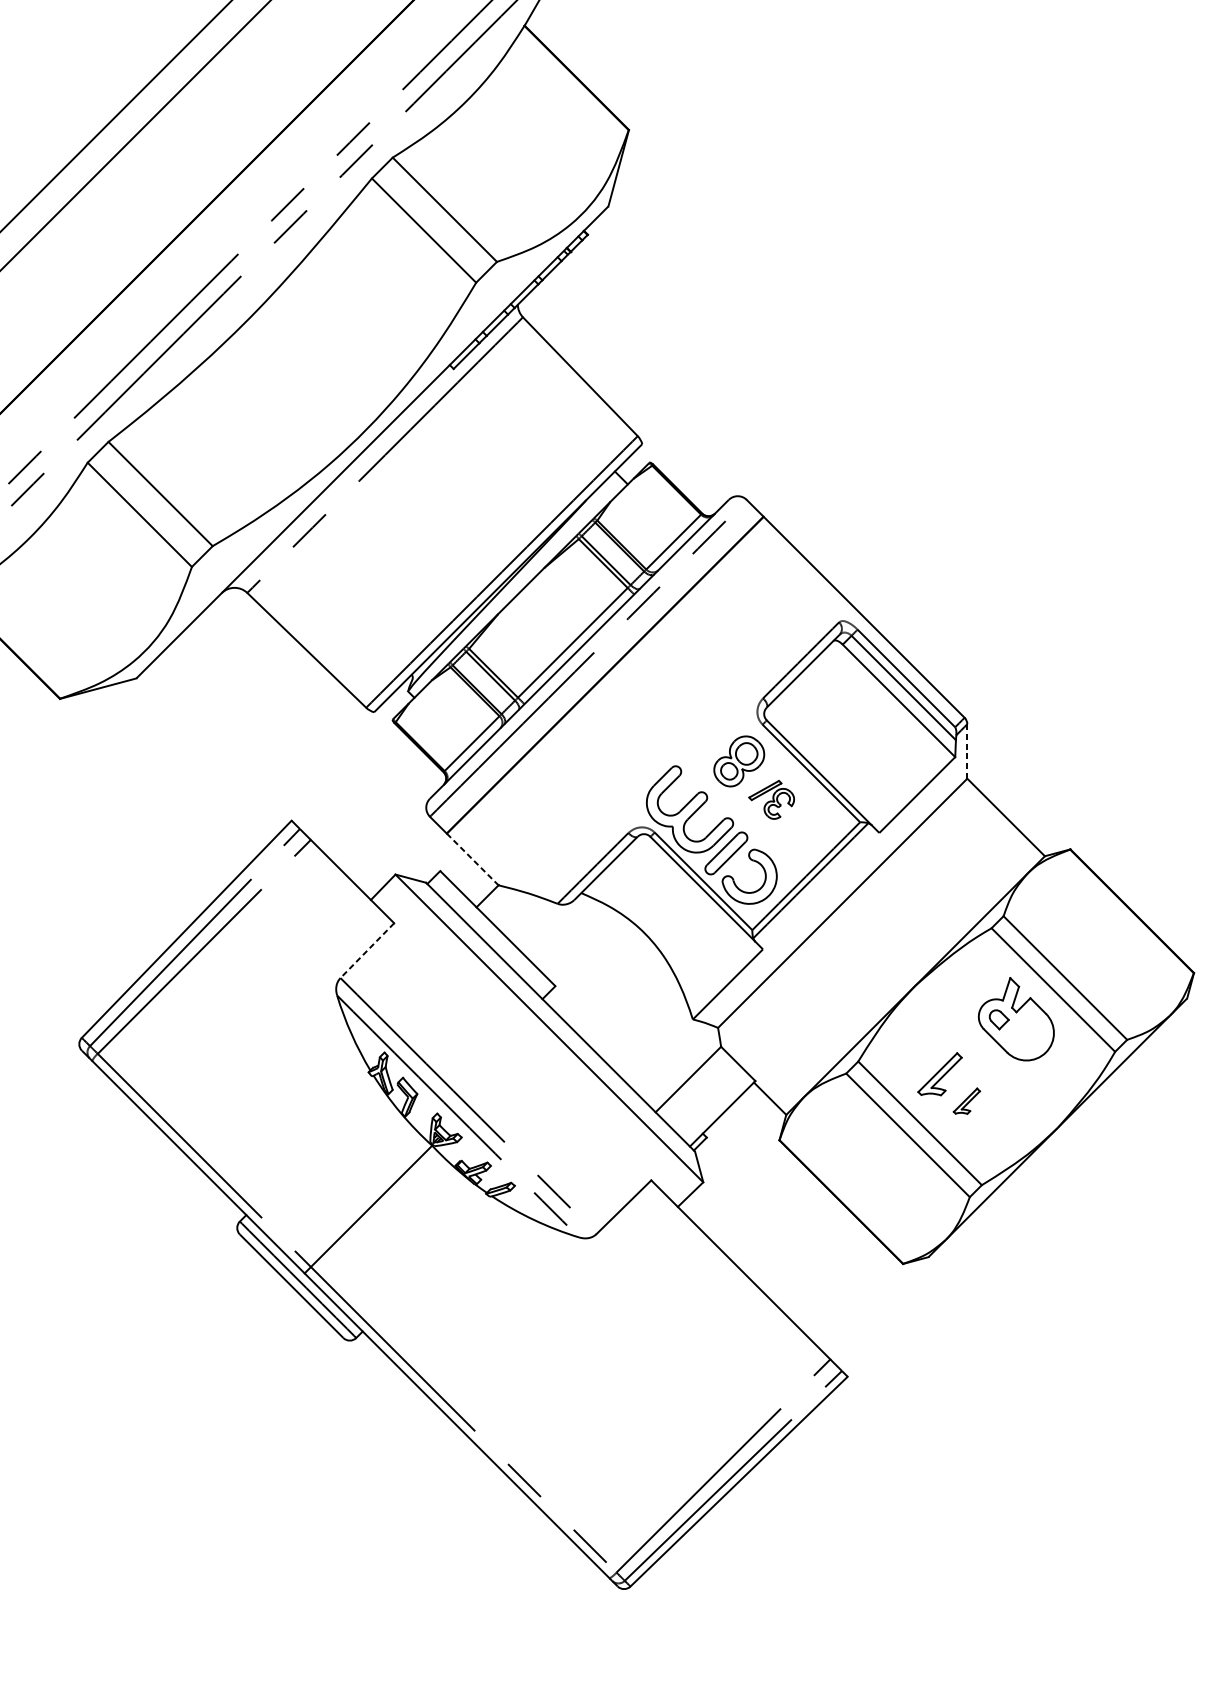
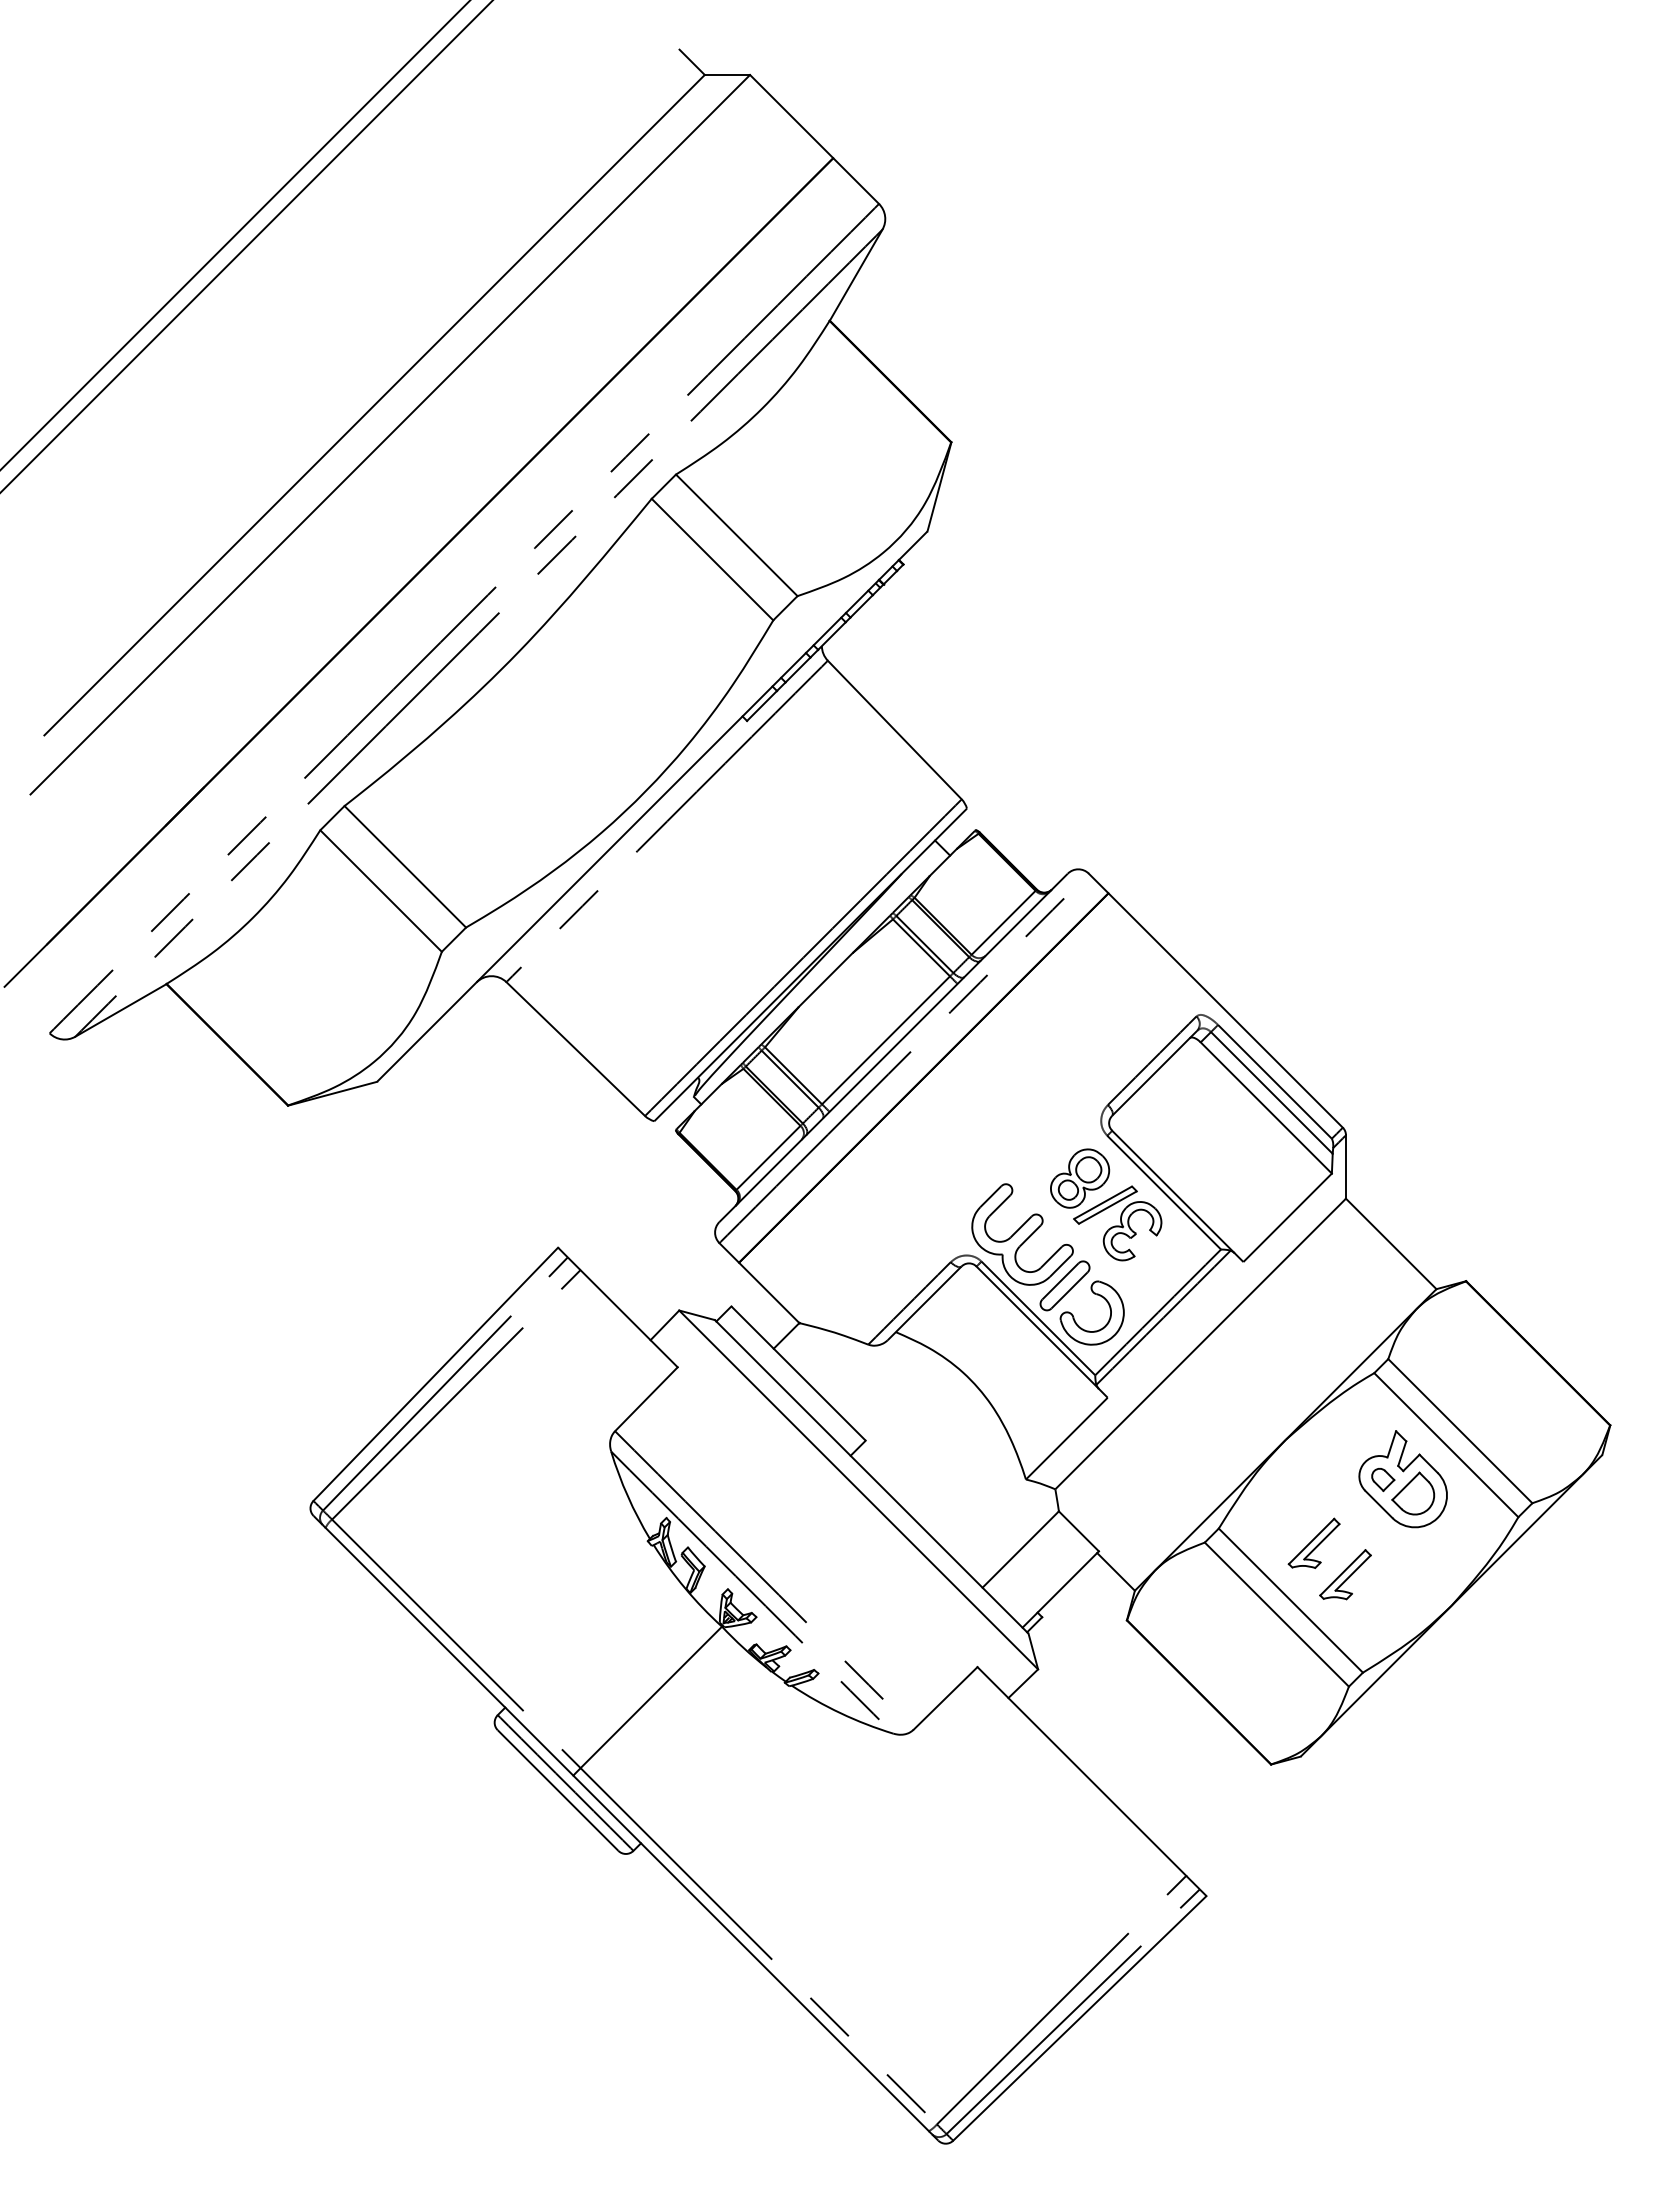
line: (966, 751) -> (1345, 1166), dashed -> solid
part: (771, 799) -> (1117, 1223), size x1.67
line: (472, 859) -> (769, 1293), dashed -> solid
line: (367, 950) -> (646, 1399), dashed -> solid
part: (1025, 1031) -> (1413, 1493), added
part: (966, 1100) -> (1345, 1574), size x1.67

